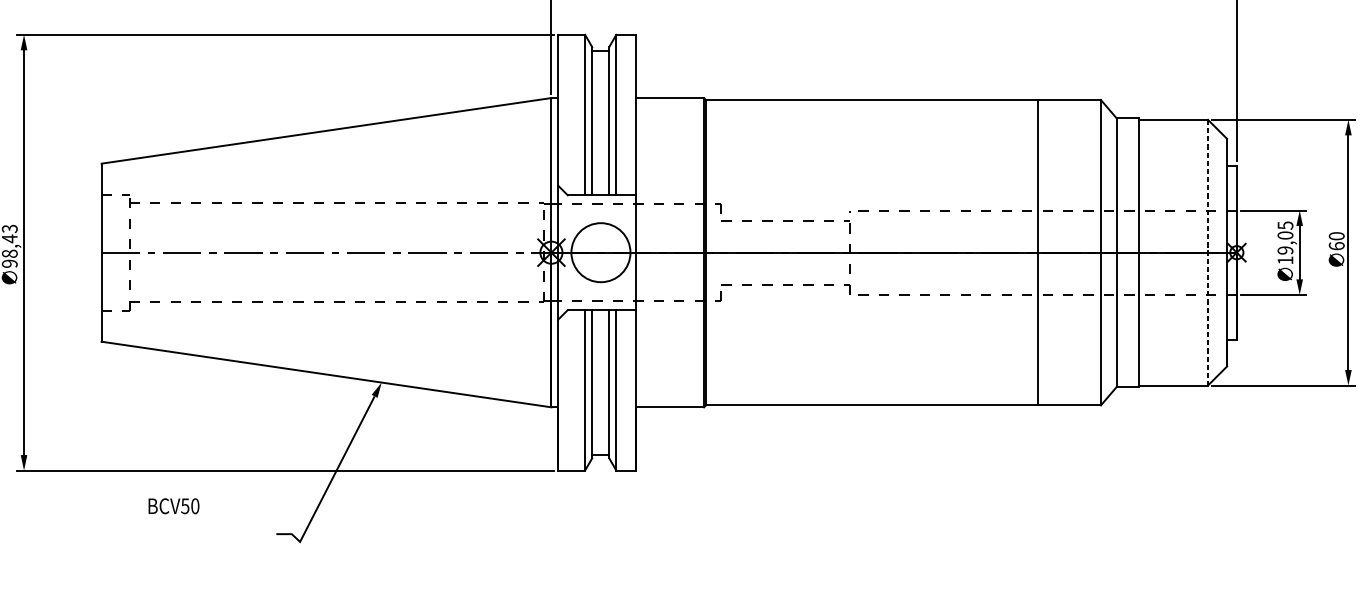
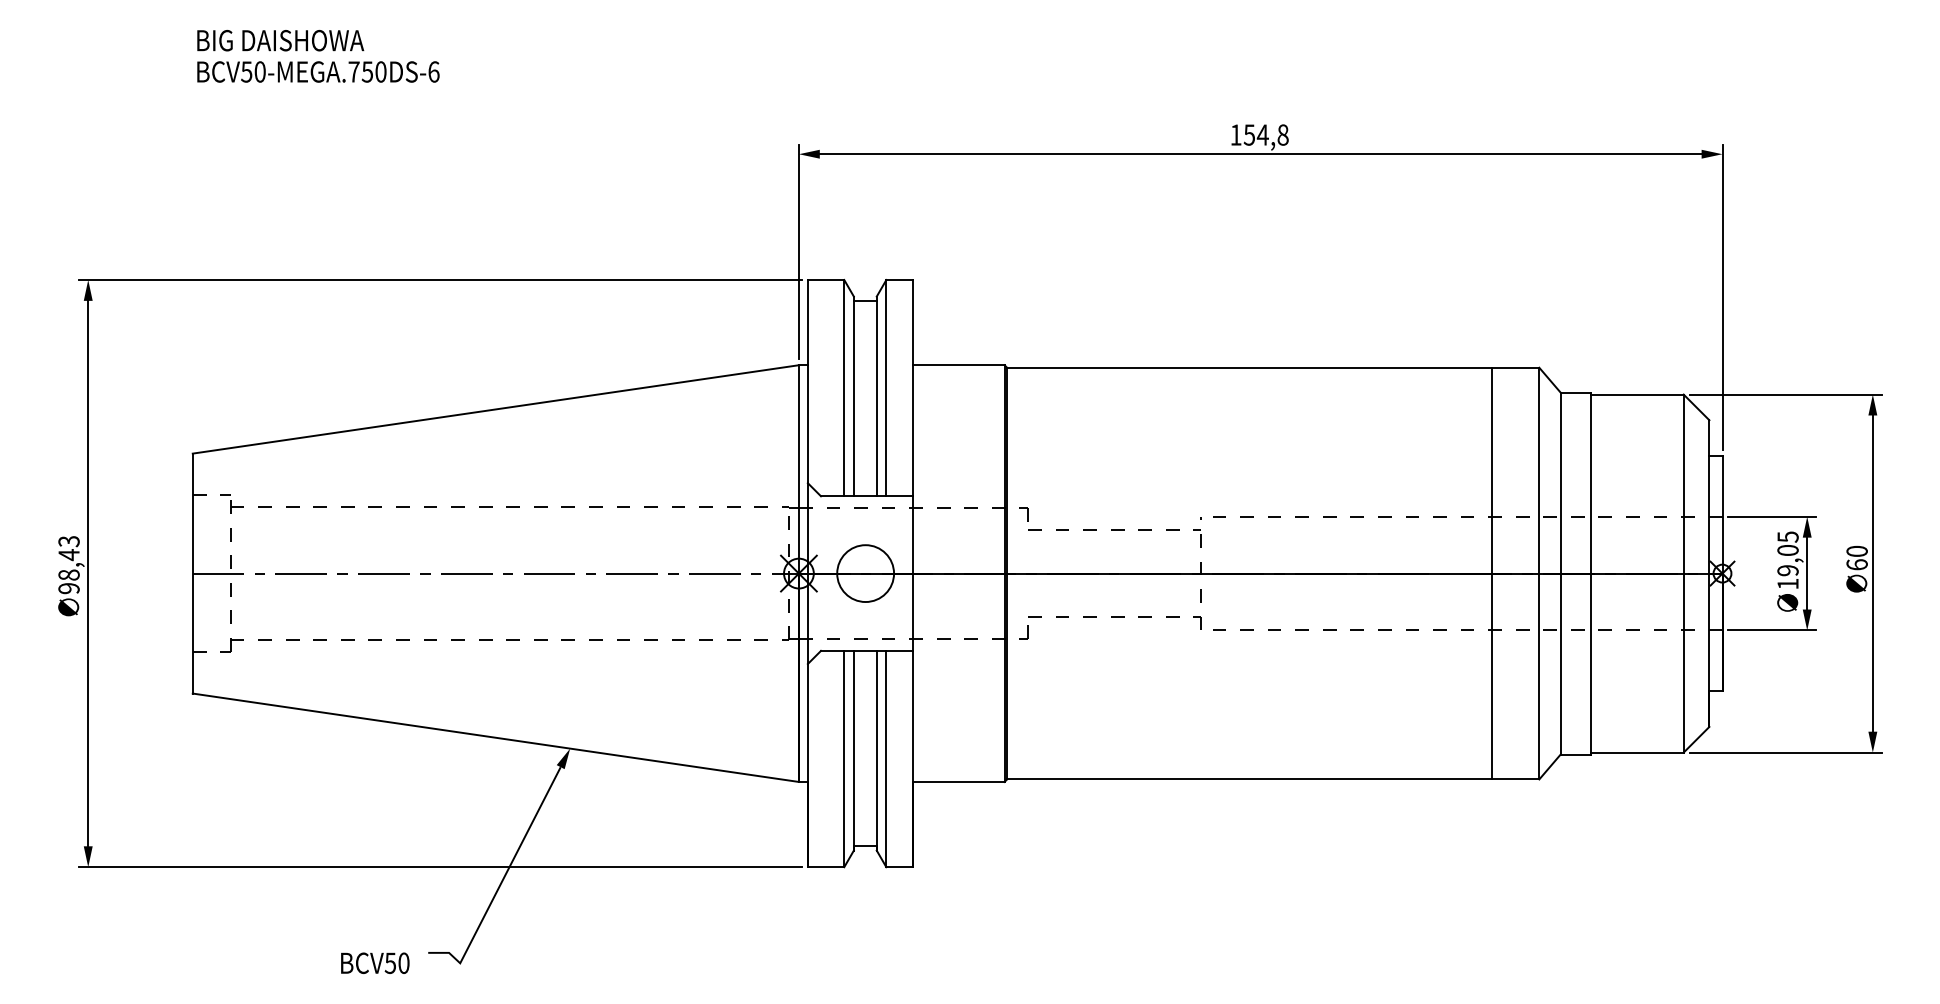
circle: (600, 252) -> (865, 573), size x0.71
line: (1037, 252) -> (1491, 573), moved
line: (1207, 252) -> (1683, 573), dashed -> solid
text: (174, 505) -> (375, 962), moved

